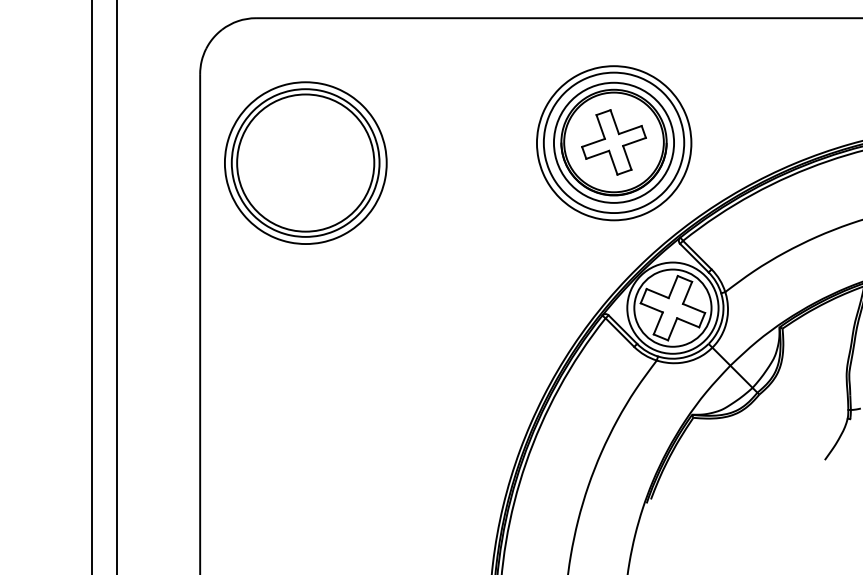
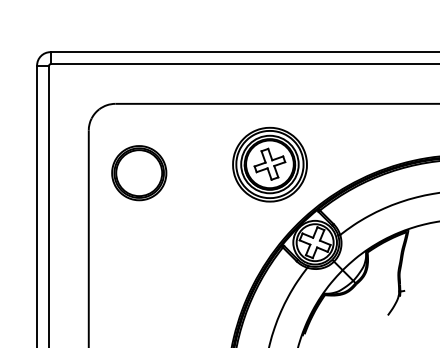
part: (613, 142) -> (269, 164), moved
part: (303, 161) -> (138, 172), size x0.7

